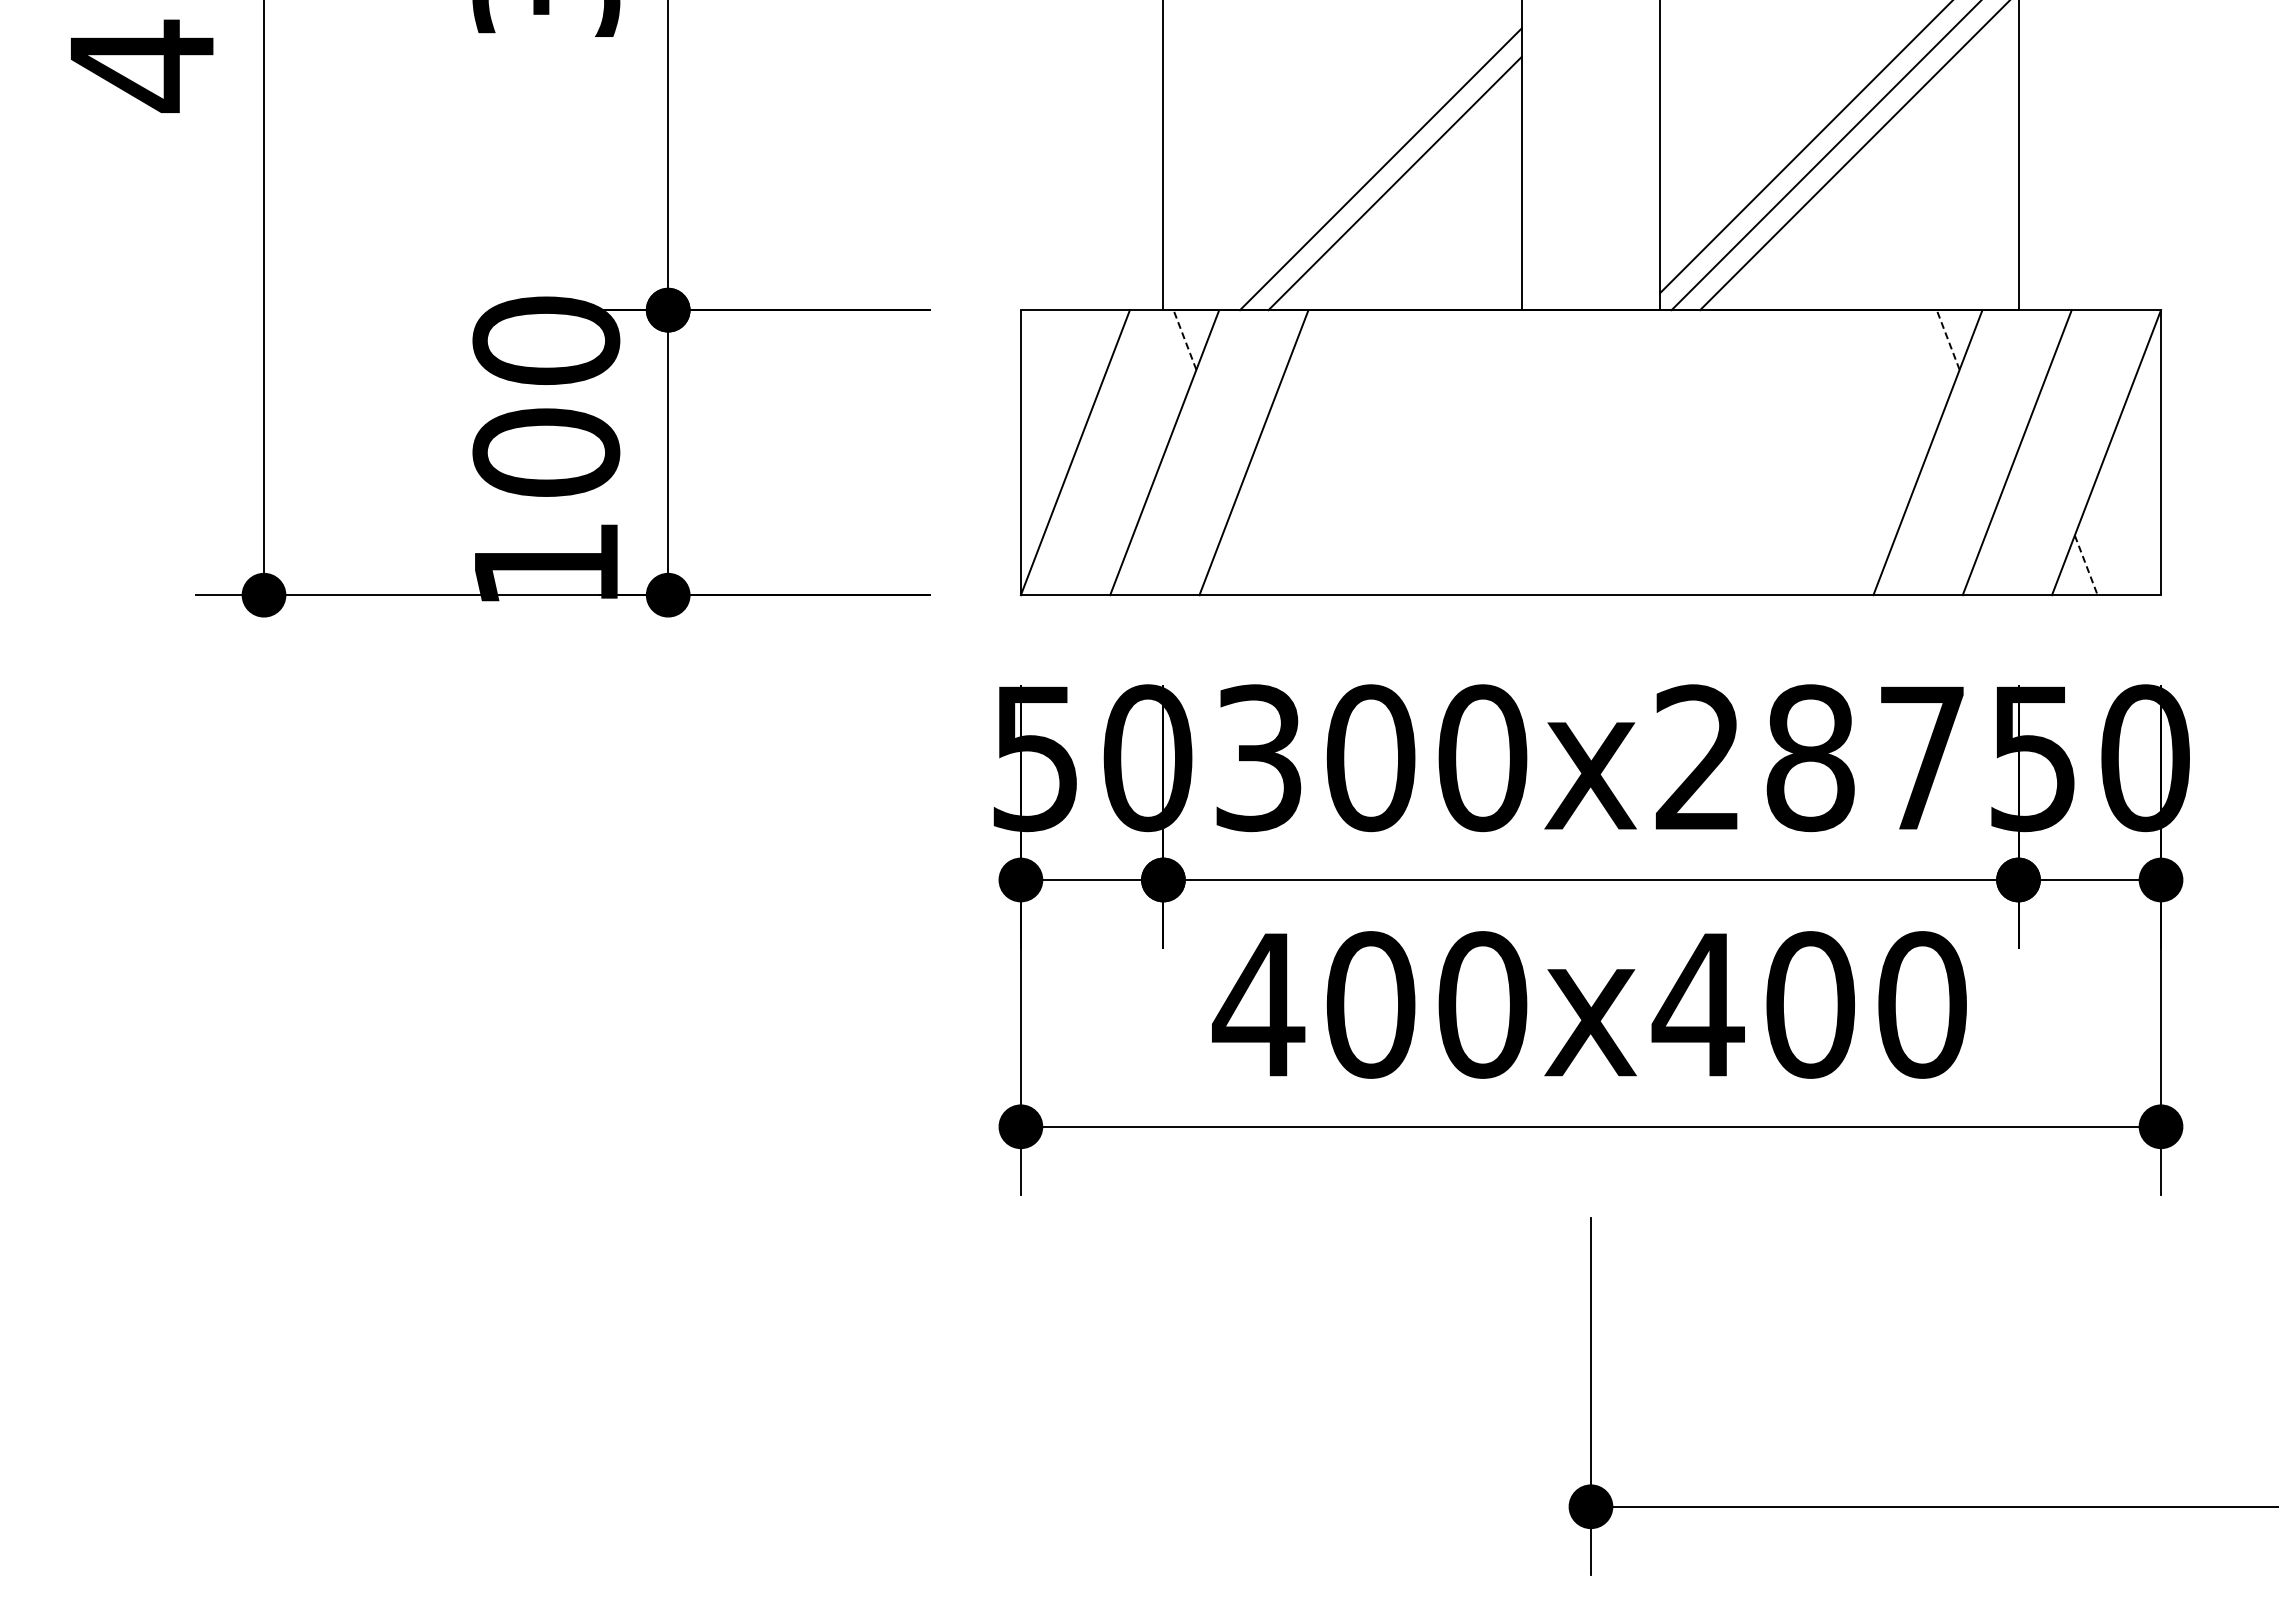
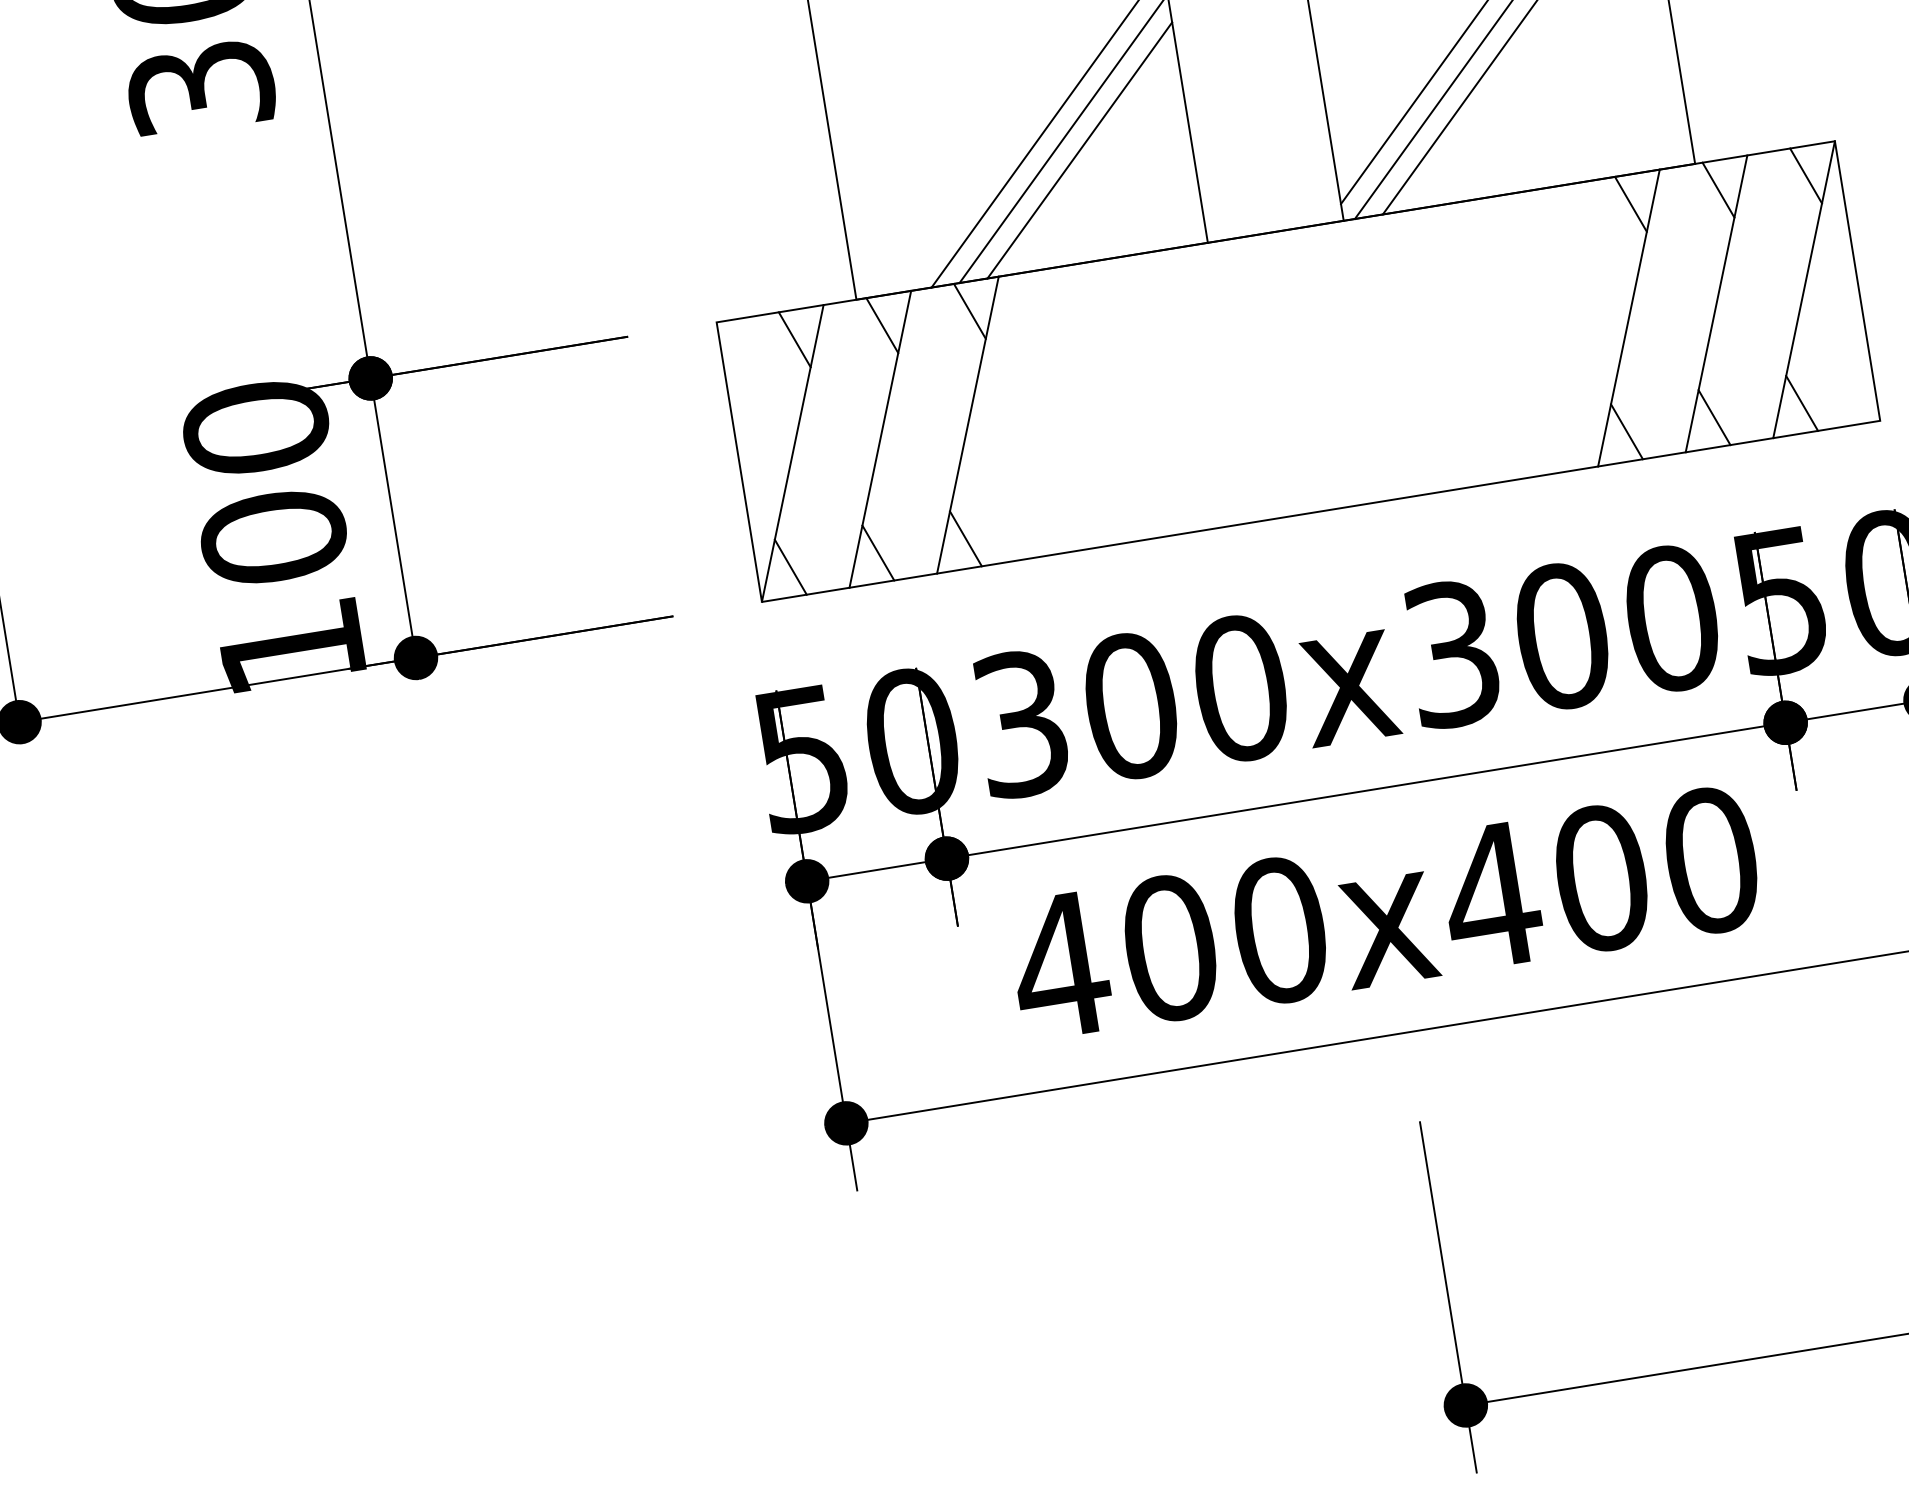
line: (1409, 197) -> (1079, 150), added
line: (1095, 339) -> (794, 339), added
line: (1273, 339) -> (969, 311), added
line: (2037, 339) -> (1718, 189), added
line: (2126, 339) -> (1805, 175), added
line: (1184, 340) -> (881, 326), dashed -> solid
line: (1948, 340) -> (1631, 204), dashed -> solid
line: (1054, 565) -> (790, 567), added
line: (1144, 565) -> (878, 553), added
line: (1233, 565) -> (965, 539), added
line: (1907, 565) -> (1626, 431), added
line: (1996, 565) -> (1714, 417), added
line: (2086, 565) -> (1802, 403), dashed -> solid
text: (1810, 758) -> (1562, 636), 300x287 -> 300x300

